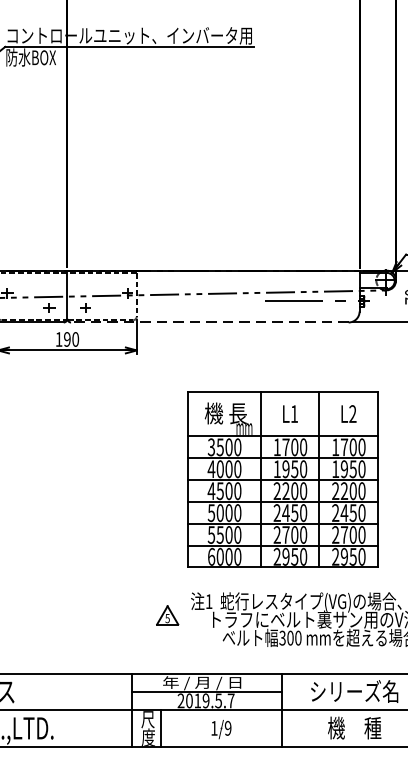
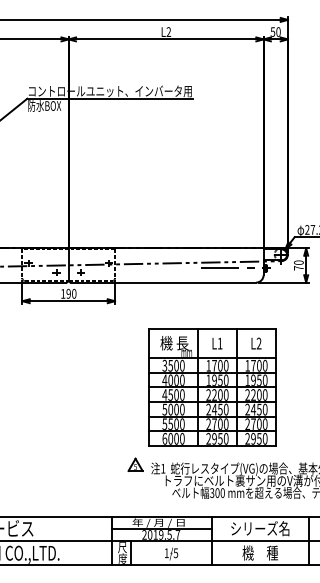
line: (209, 322) -> (163, 282), dashed -> solid
part: (167, 614) -> (135, 464), moved
text: (227, 727) -> (175, 552), 1/9 -> 1/5

